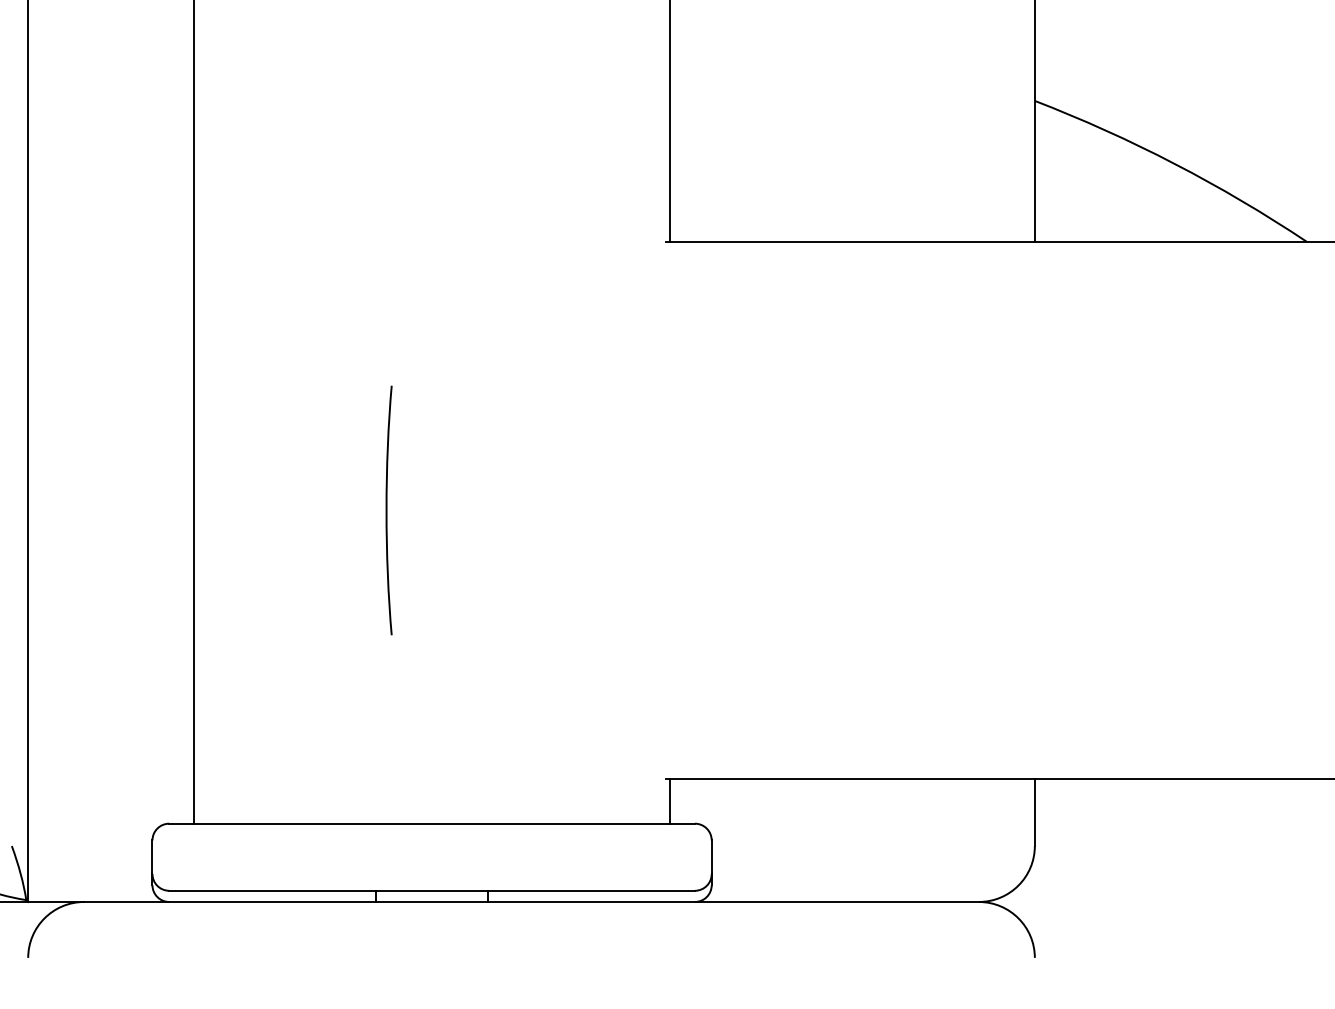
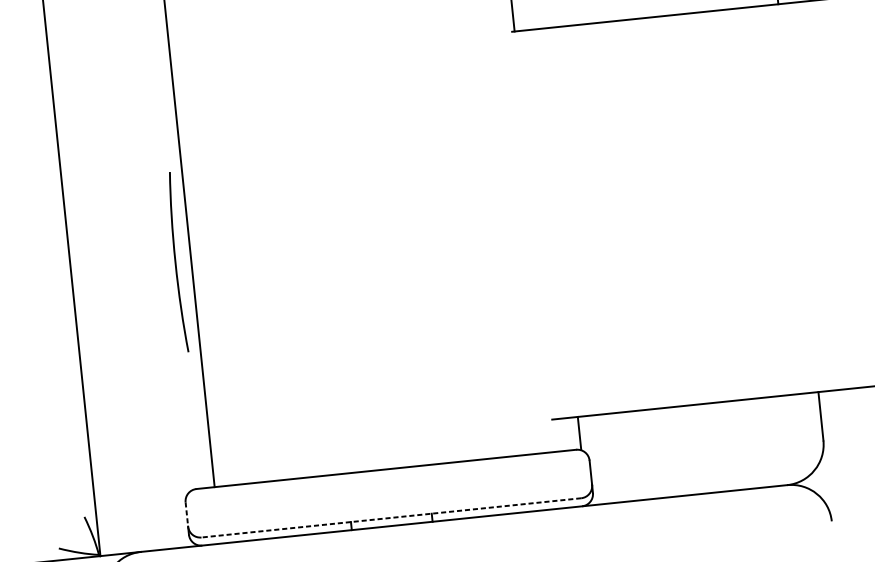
curve: (387, 510) -> (176, 262), moved
line: (669, 800) -> (579, 432), moved
line: (152, 857) -> (186, 514), solid -> dashed
line: (432, 890) -> (391, 517), solid -> dashed

